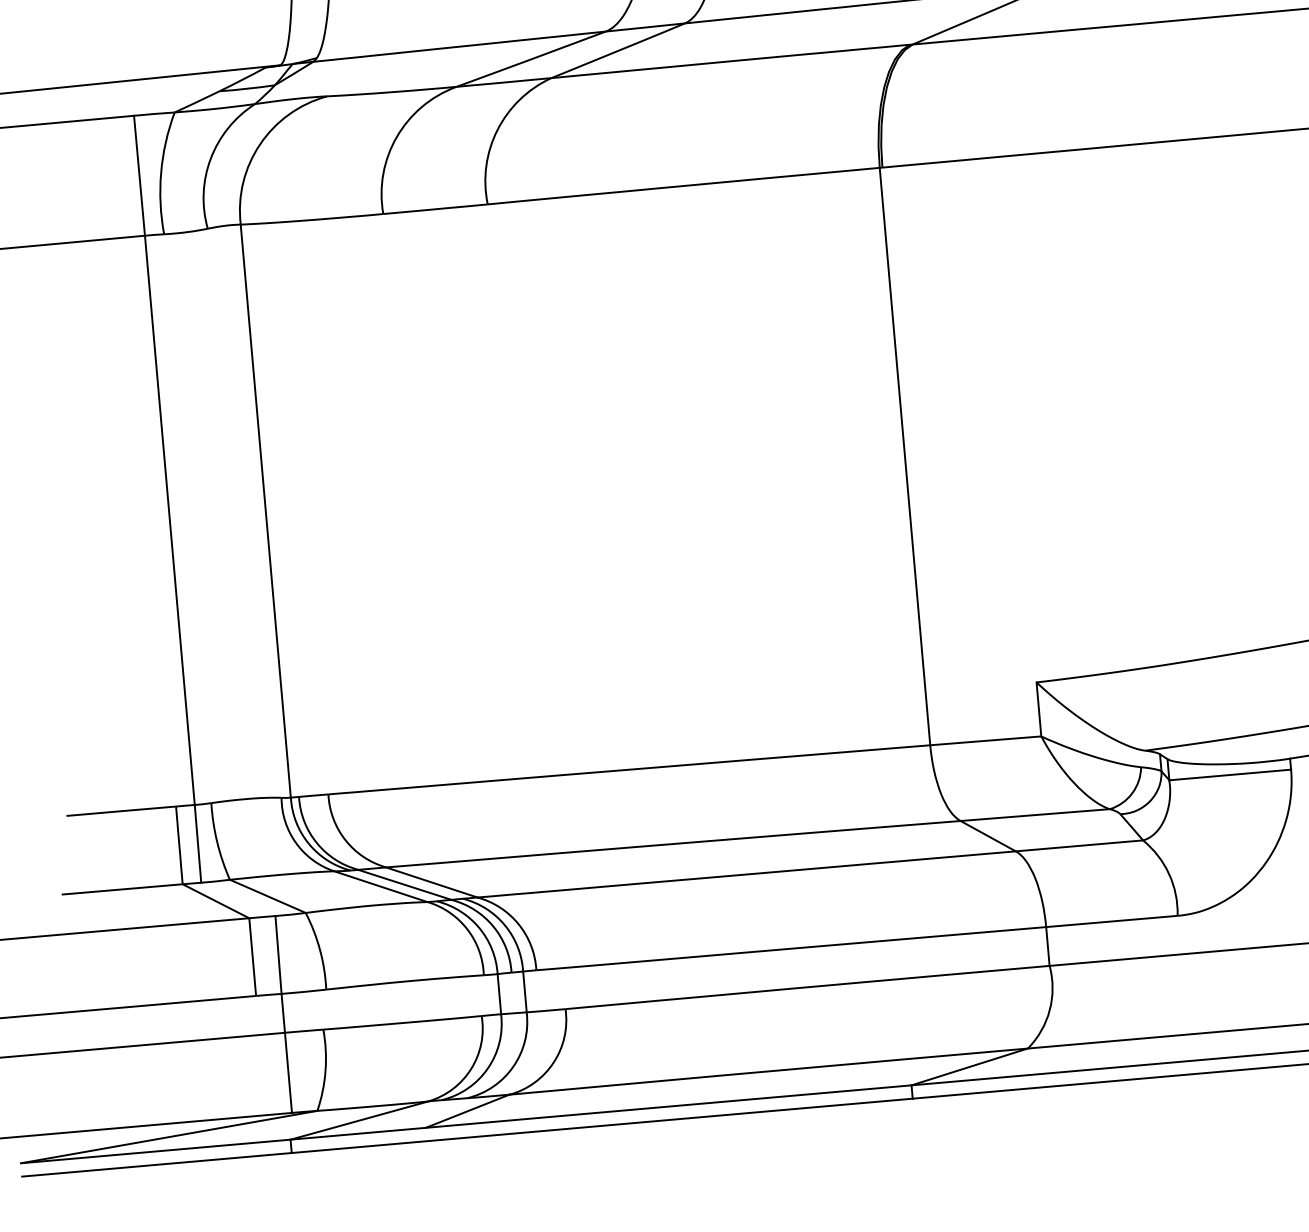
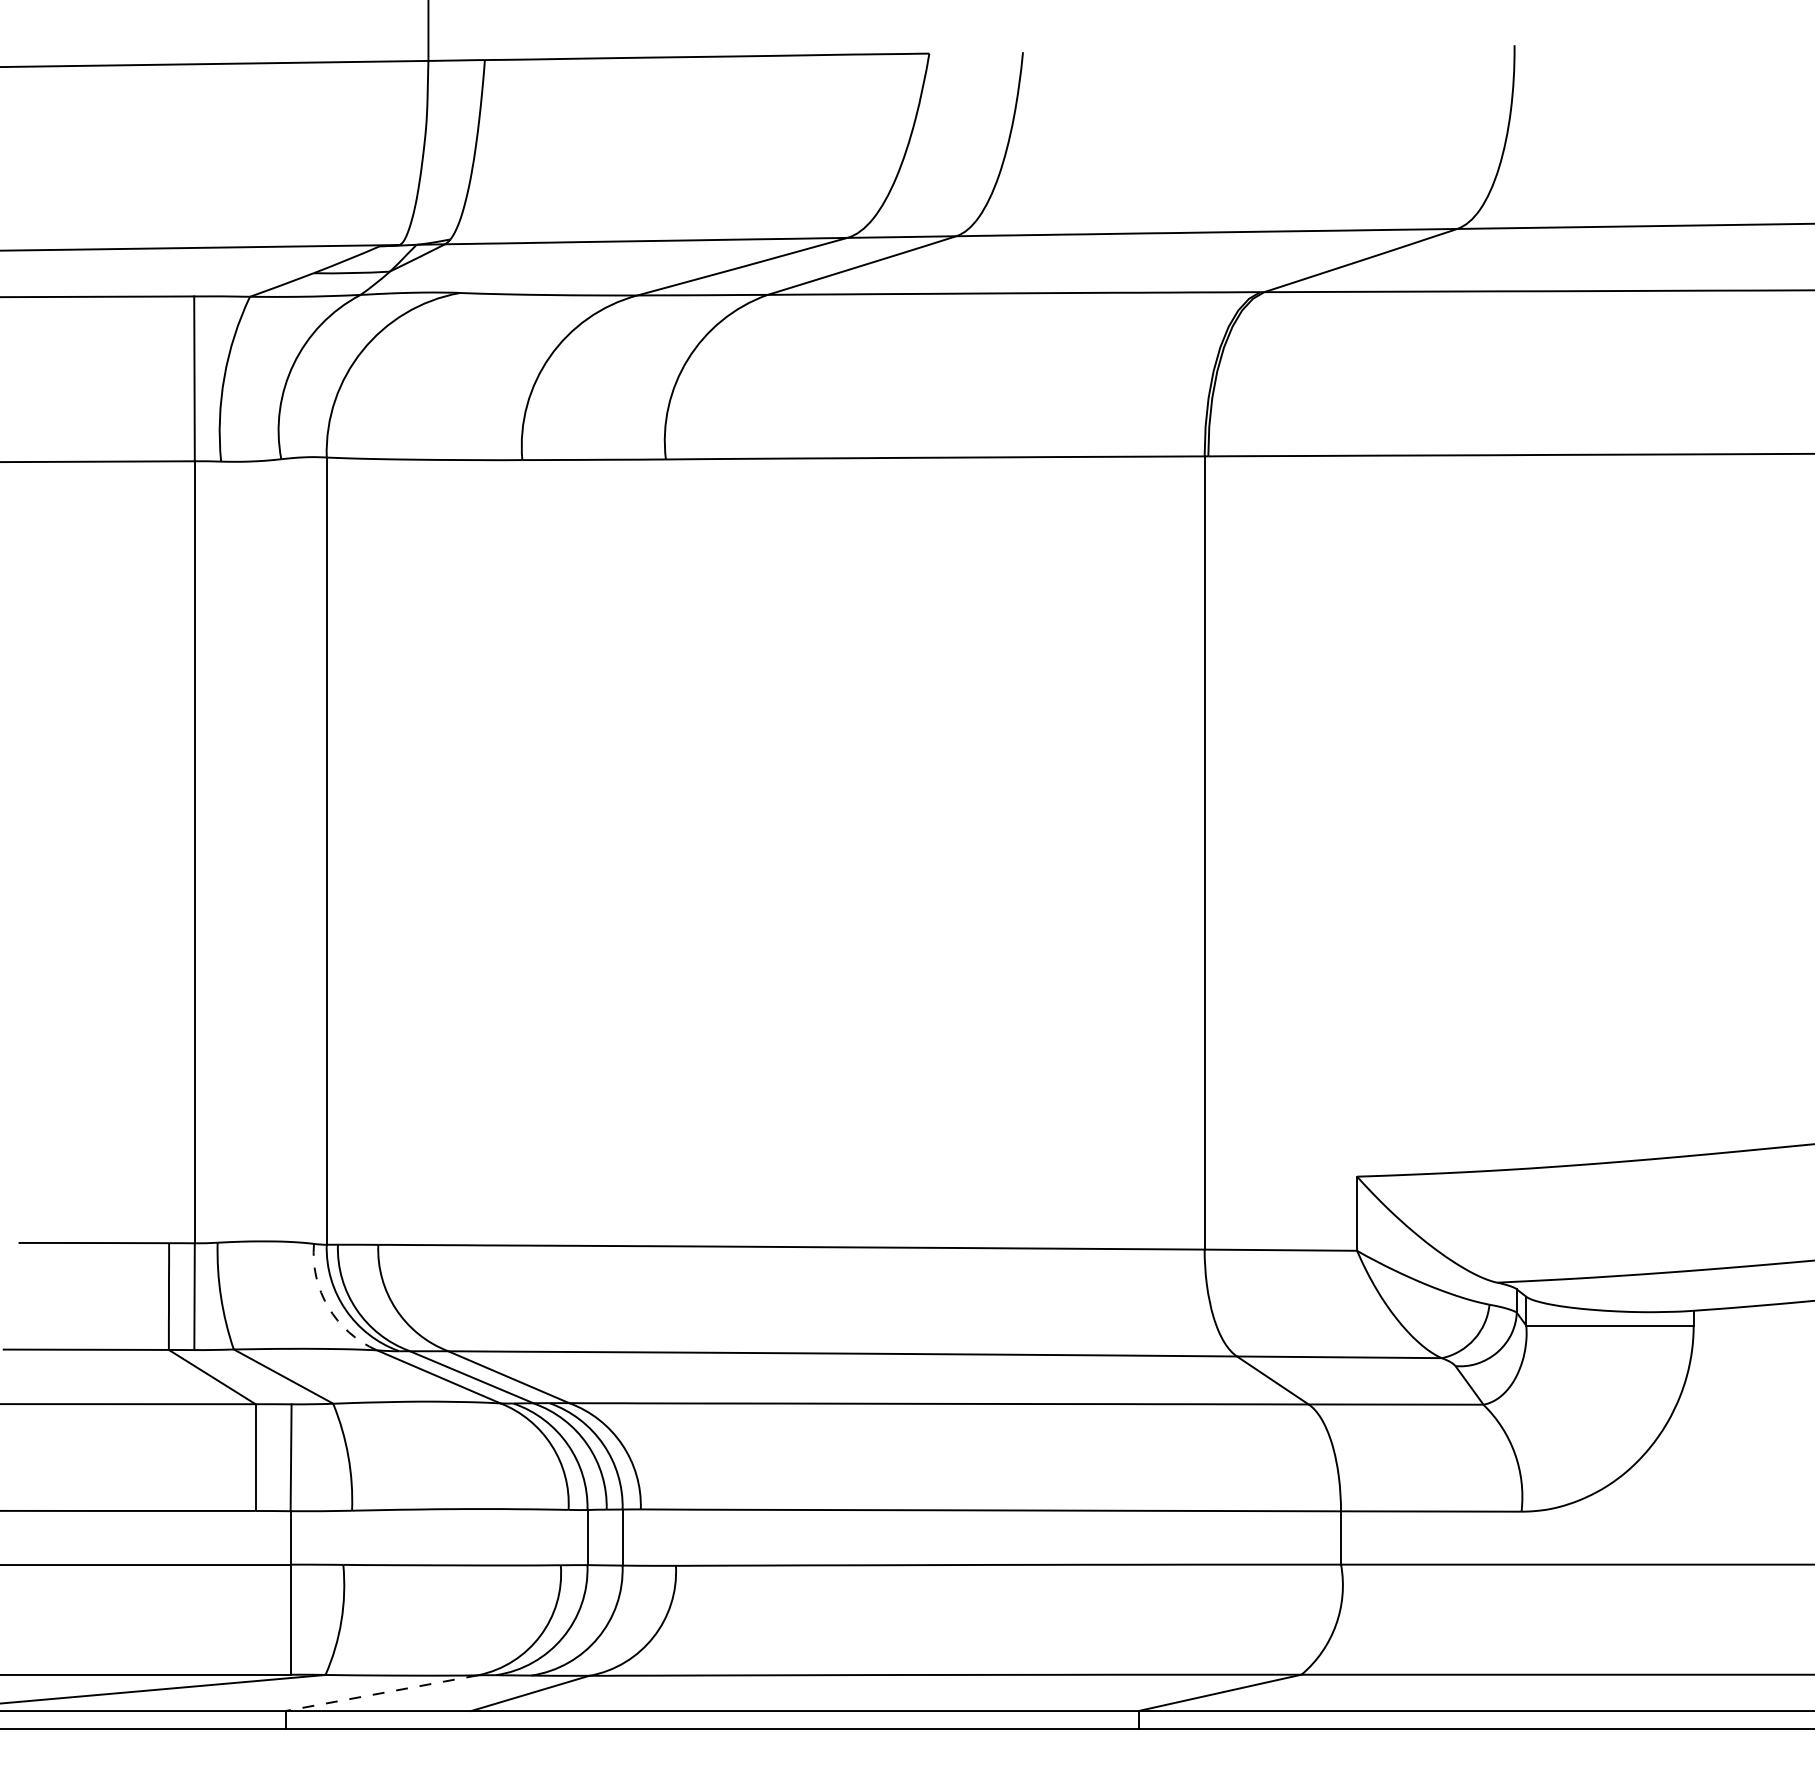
arc: (296, 843) -> (328, 1307), solid -> dashed
line: (359, 1120) -> (381, 1693), solid -> dashed

